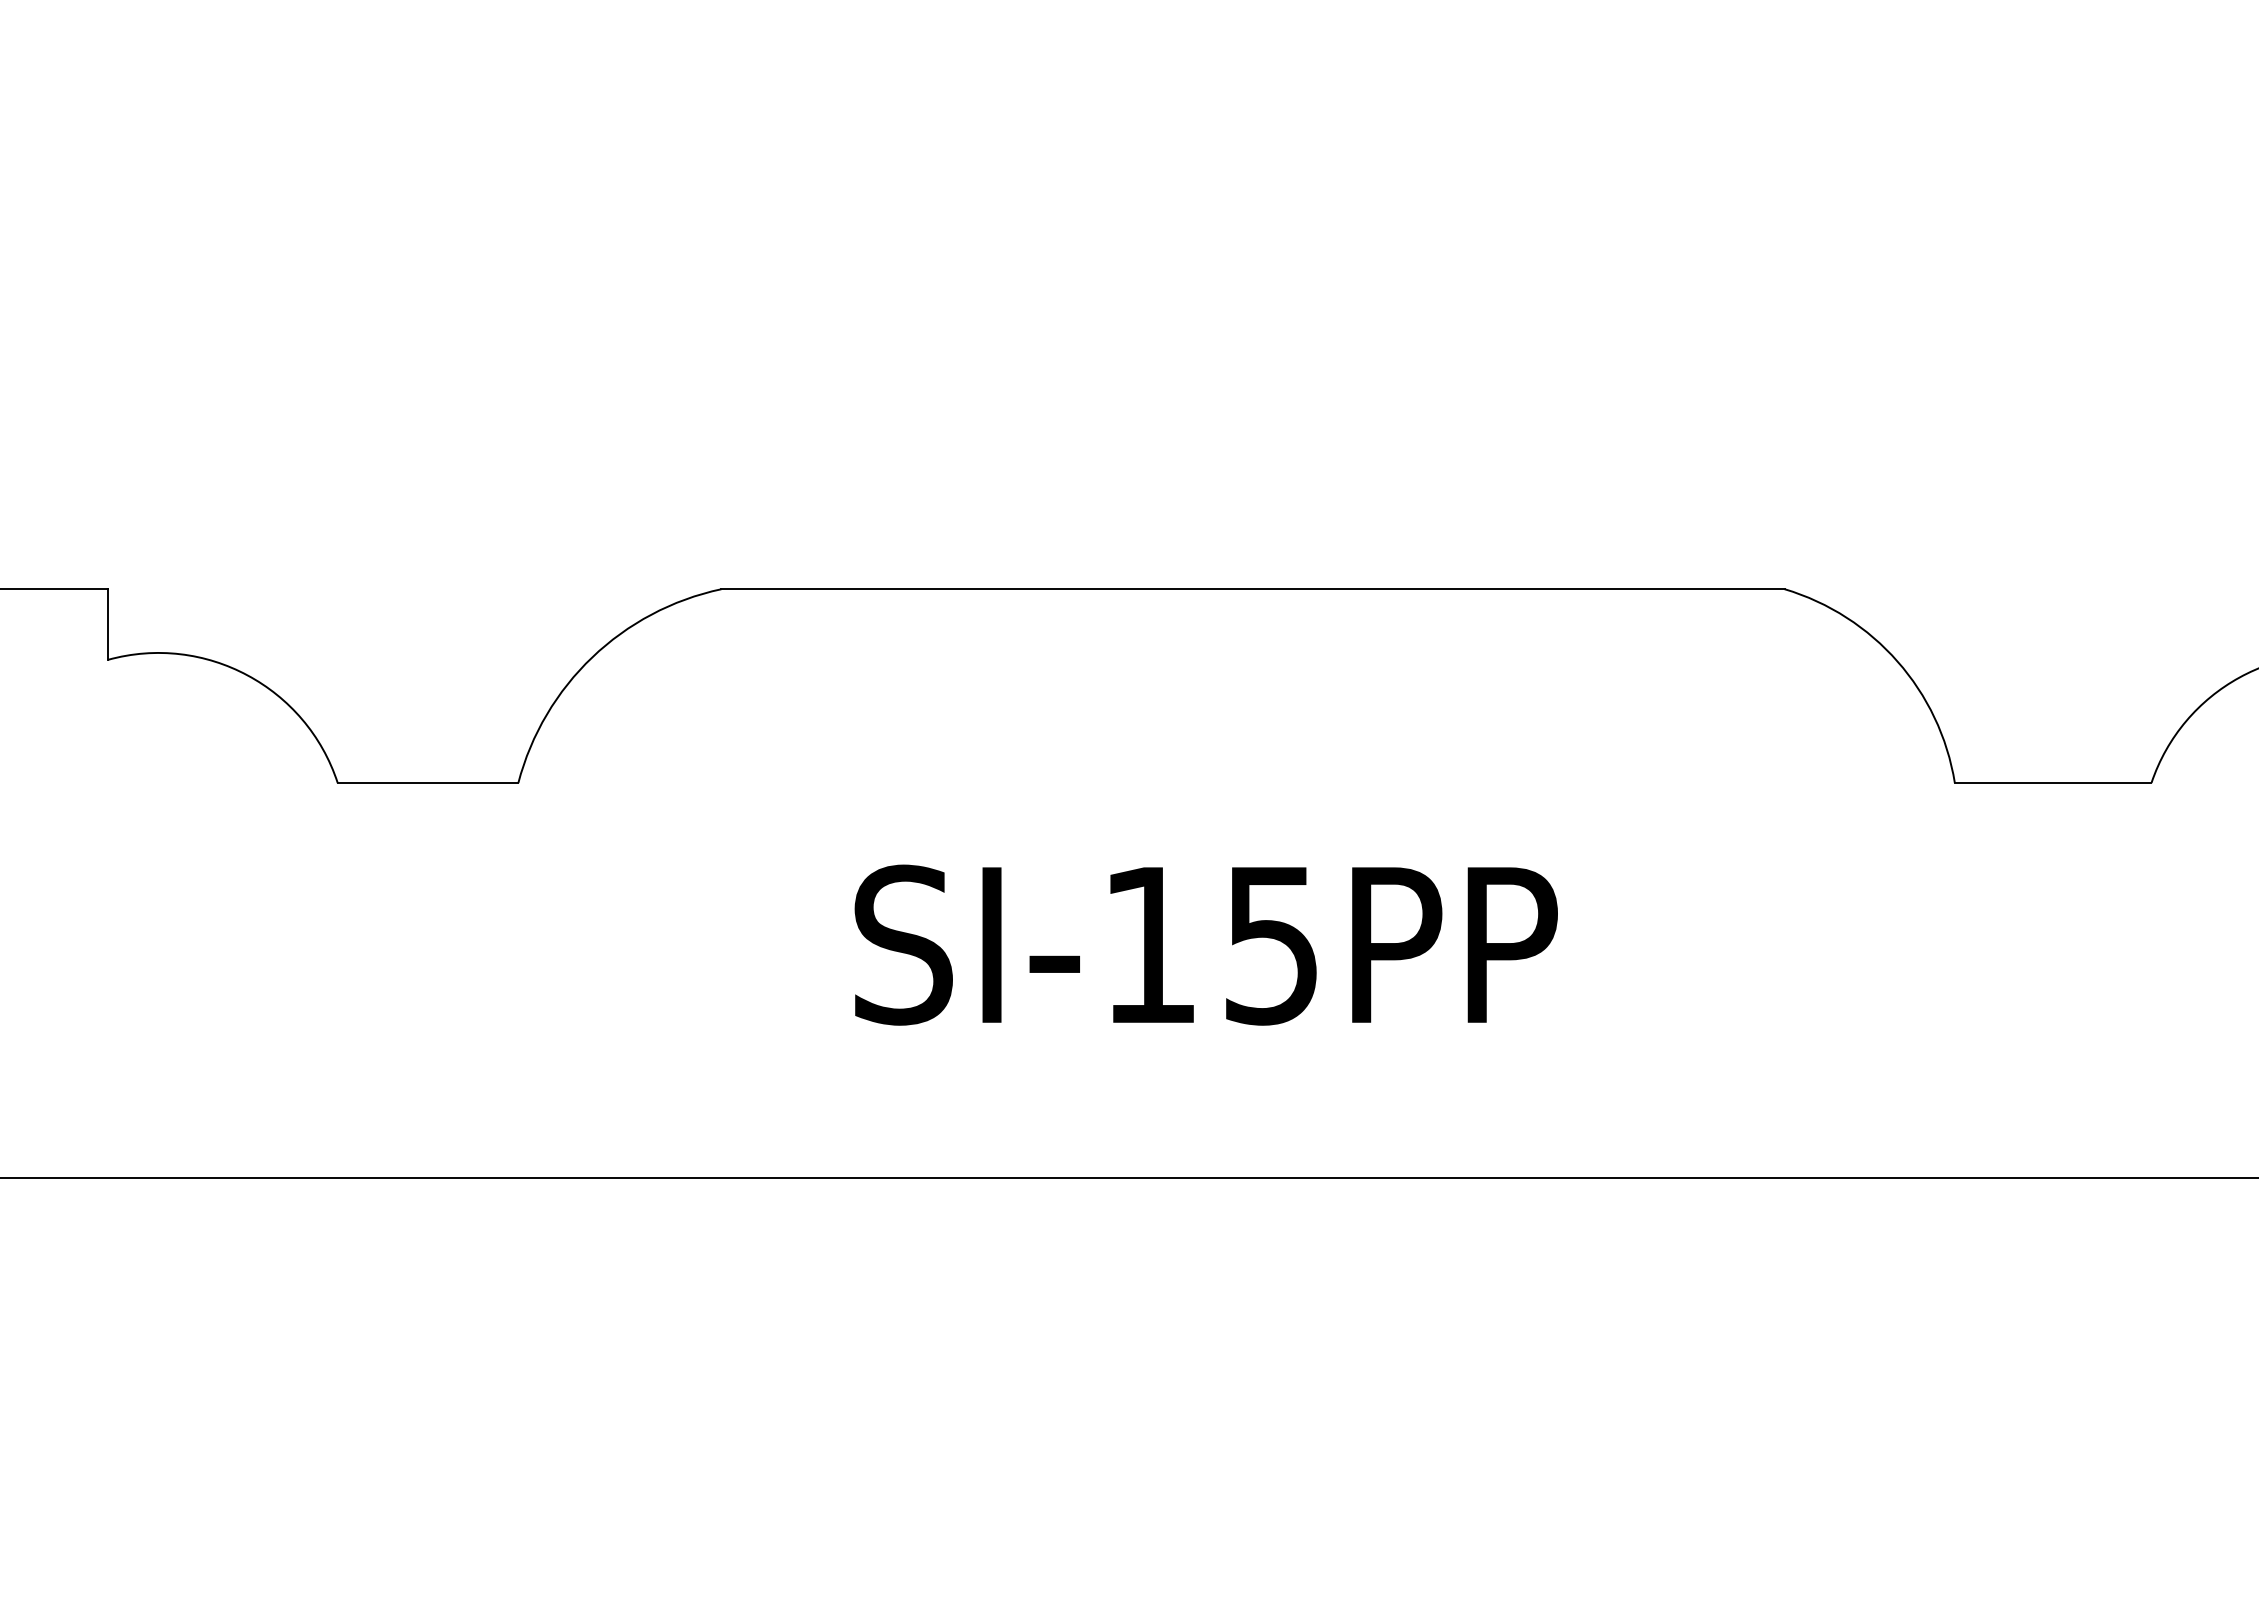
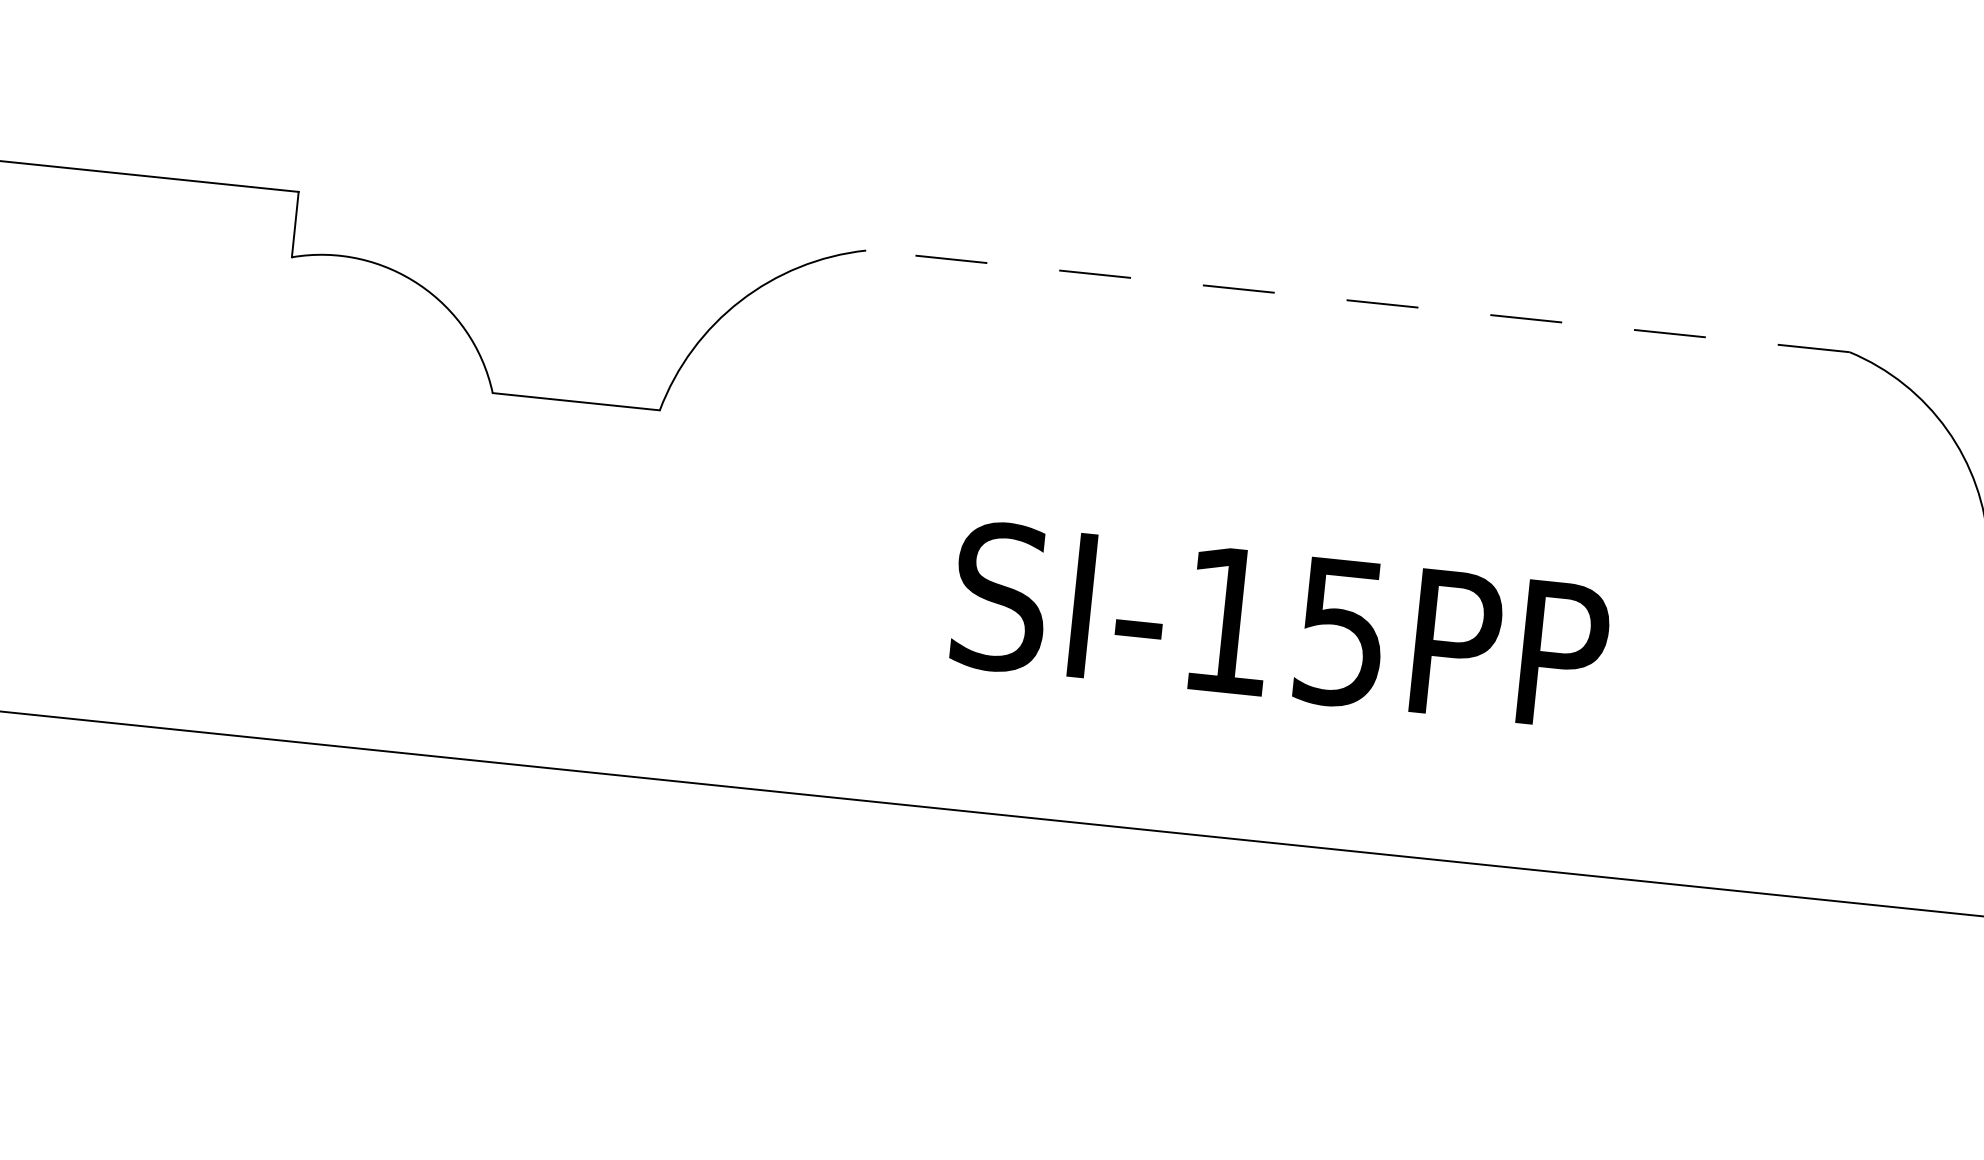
line: (1253, 589) -> (1358, 301), solid -> dashed

